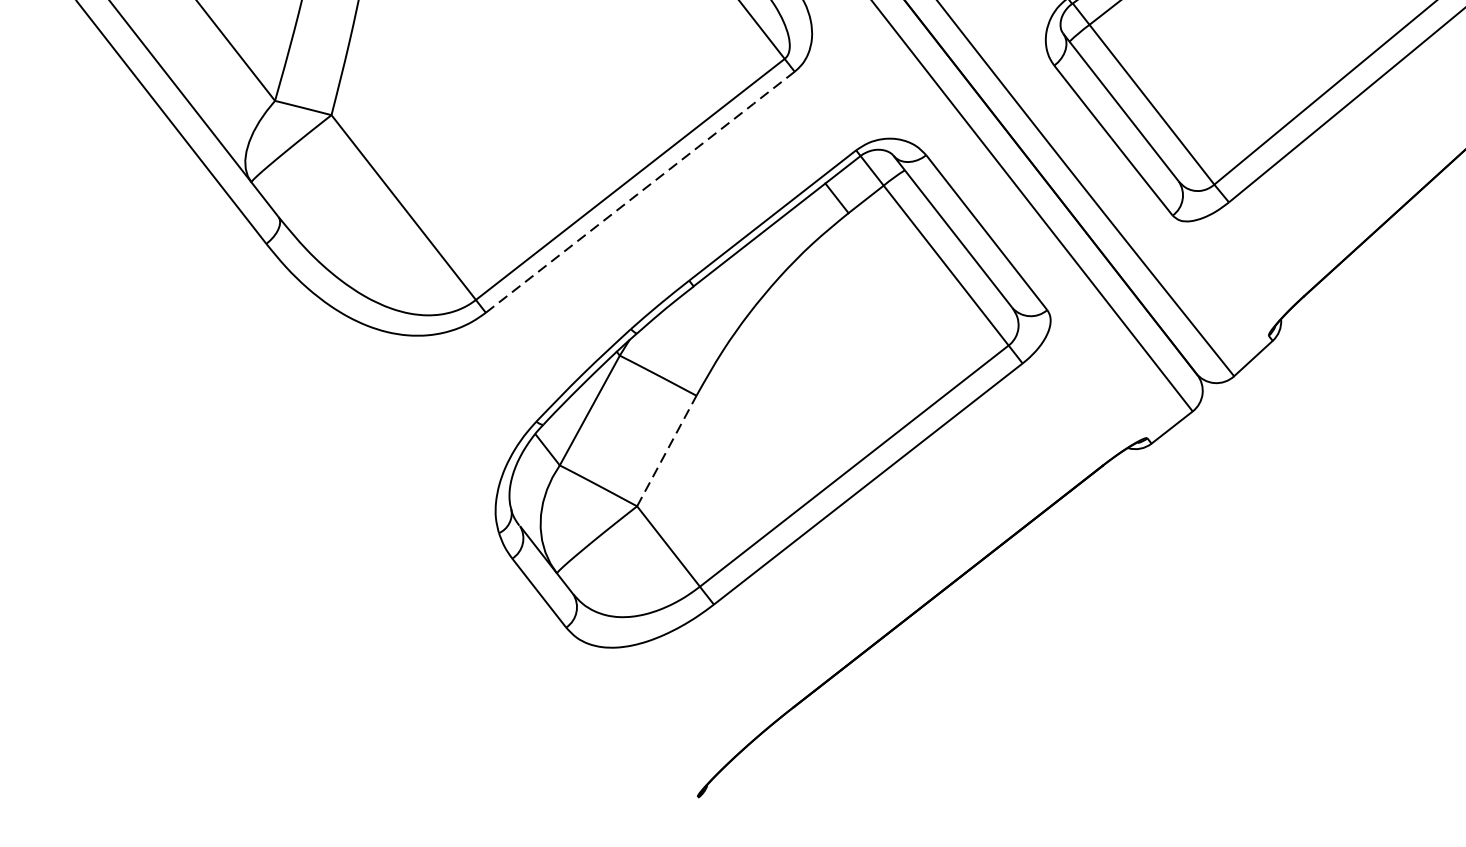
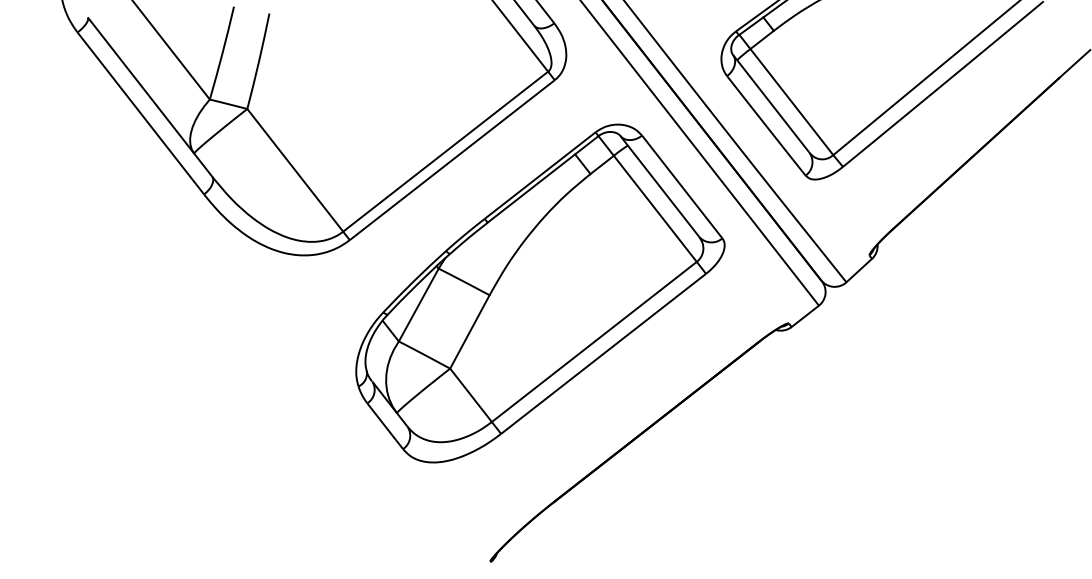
line: (639, 192) -> (451, 160), dashed -> solid
line: (666, 450) -> (469, 331), dashed -> solid

